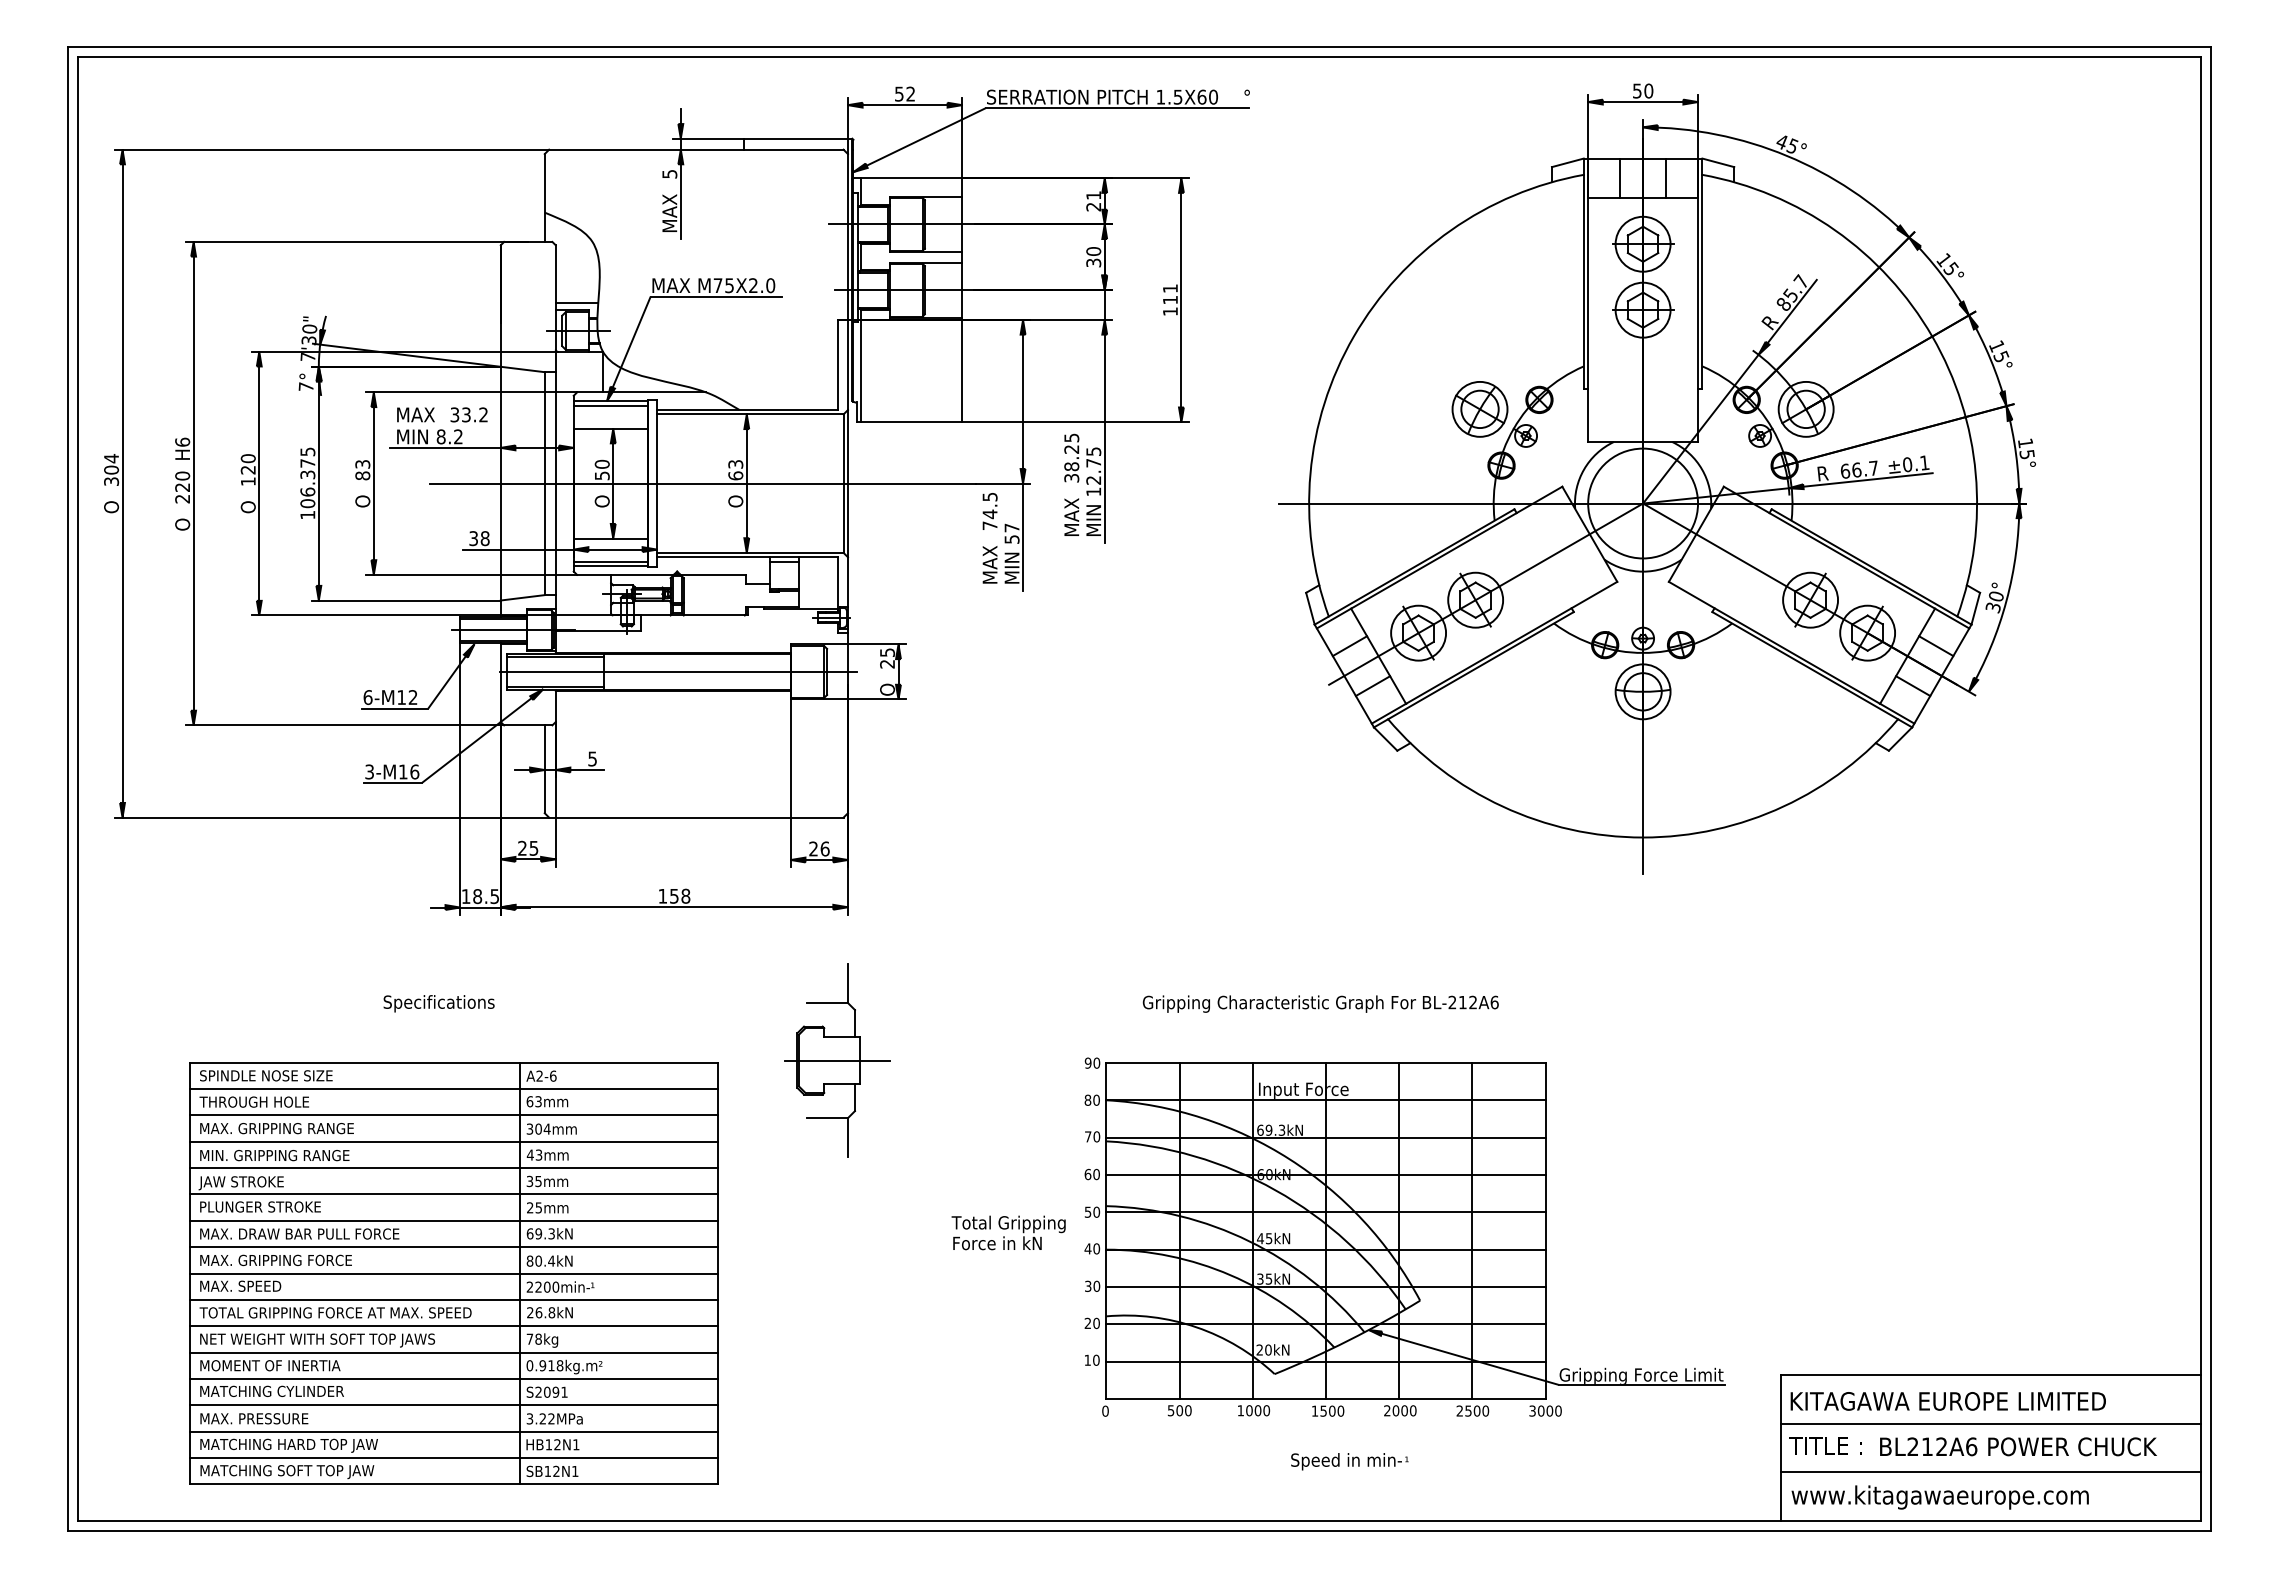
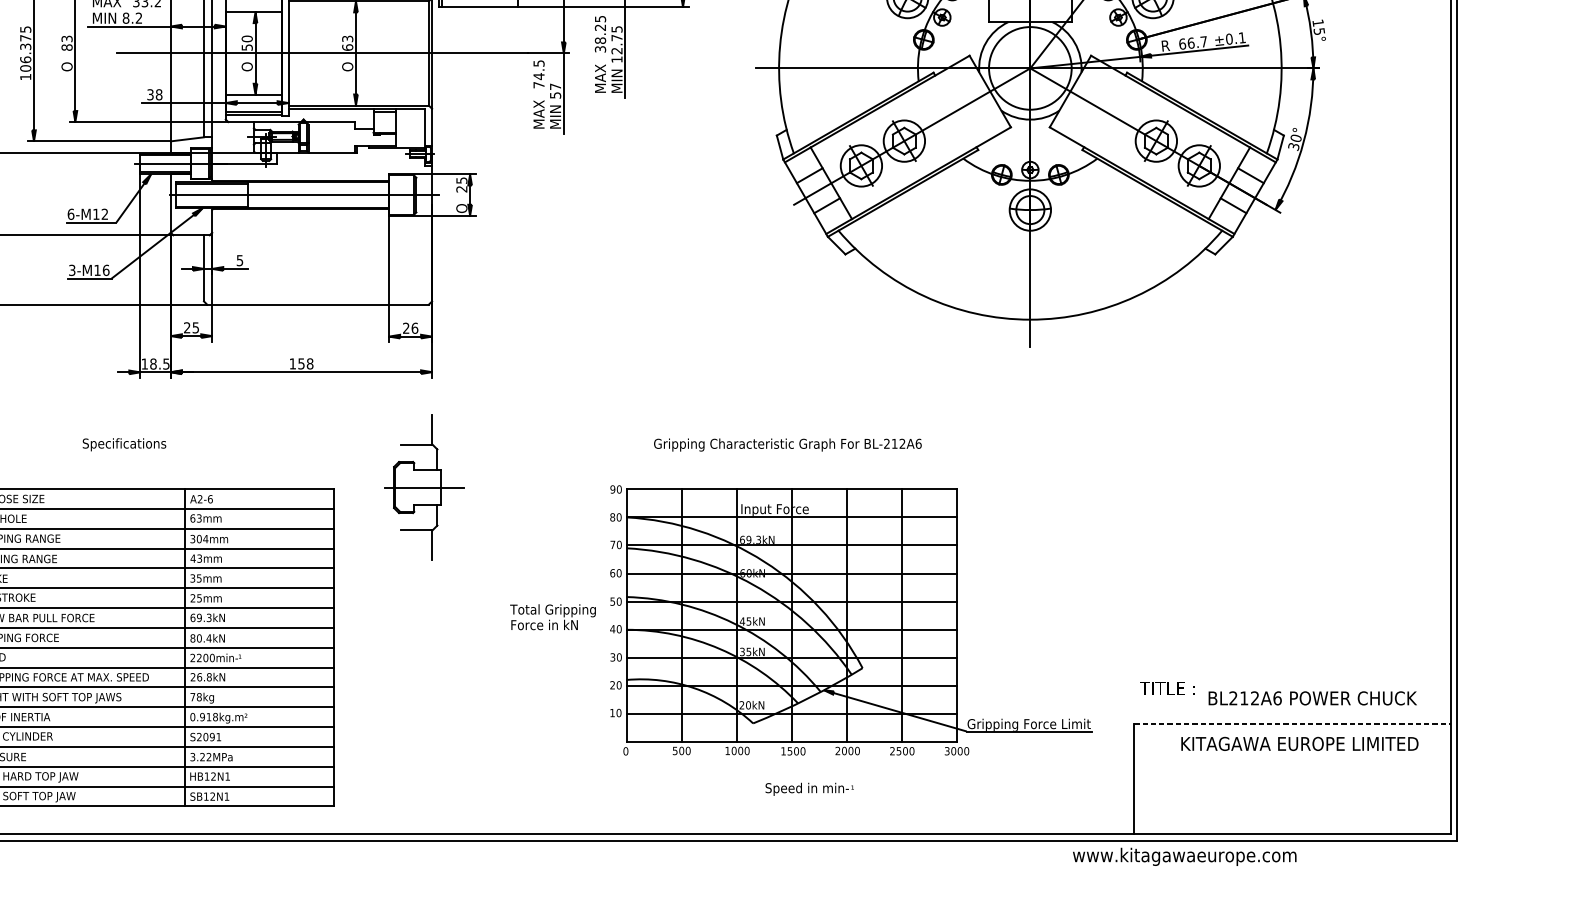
line: (1991, 1374) -> (1292, 723), solid -> dashed
text: (1947, 1401) -> (1299, 744), moved
line: (1991, 1423) -> (1292, 760), removed
text: (1825, 1445) -> (1167, 688), moved
text: (2018, 1446) -> (1312, 698), moved
line: (1991, 1472) -> (1292, 797), removed
text: (1939, 1497) -> (1184, 856), moved

